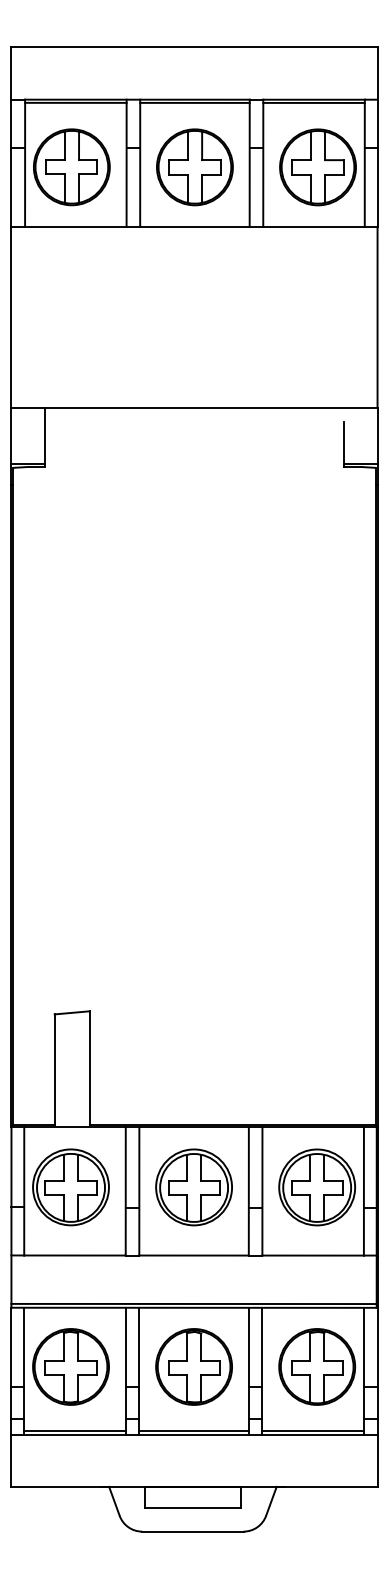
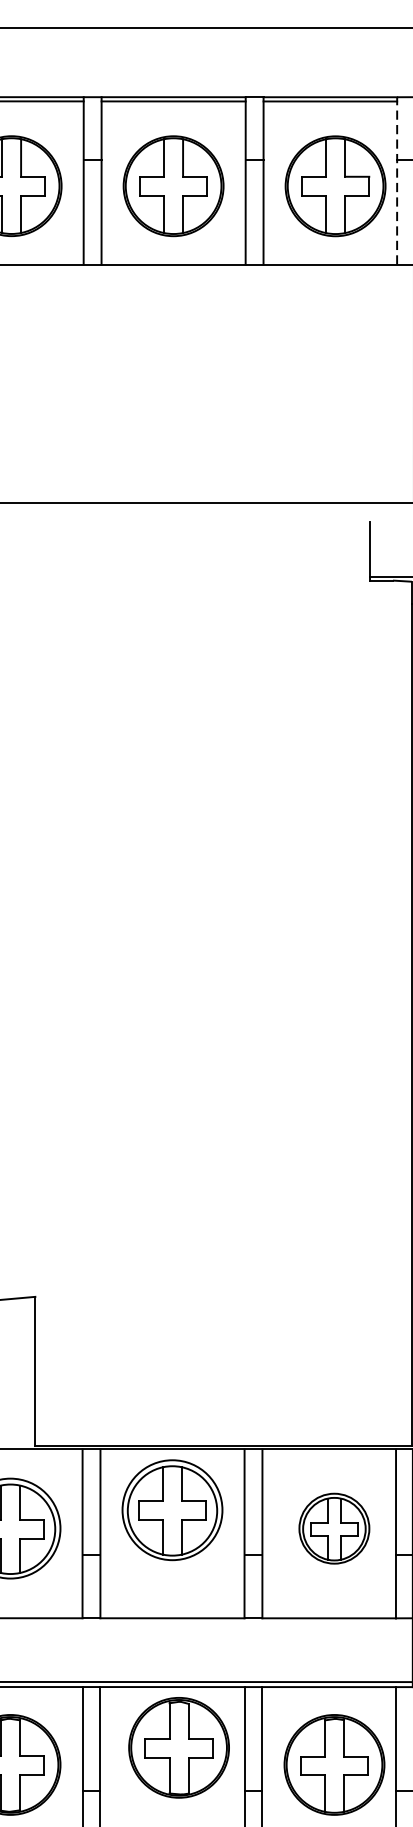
line: (364, 163) -> (396, 181), solid -> dashed
part: (193, 1187) -> (171, 1510), moved
part: (316, 1187) -> (333, 1528), size x0.7
part: (193, 1366) -> (178, 1747), moved

